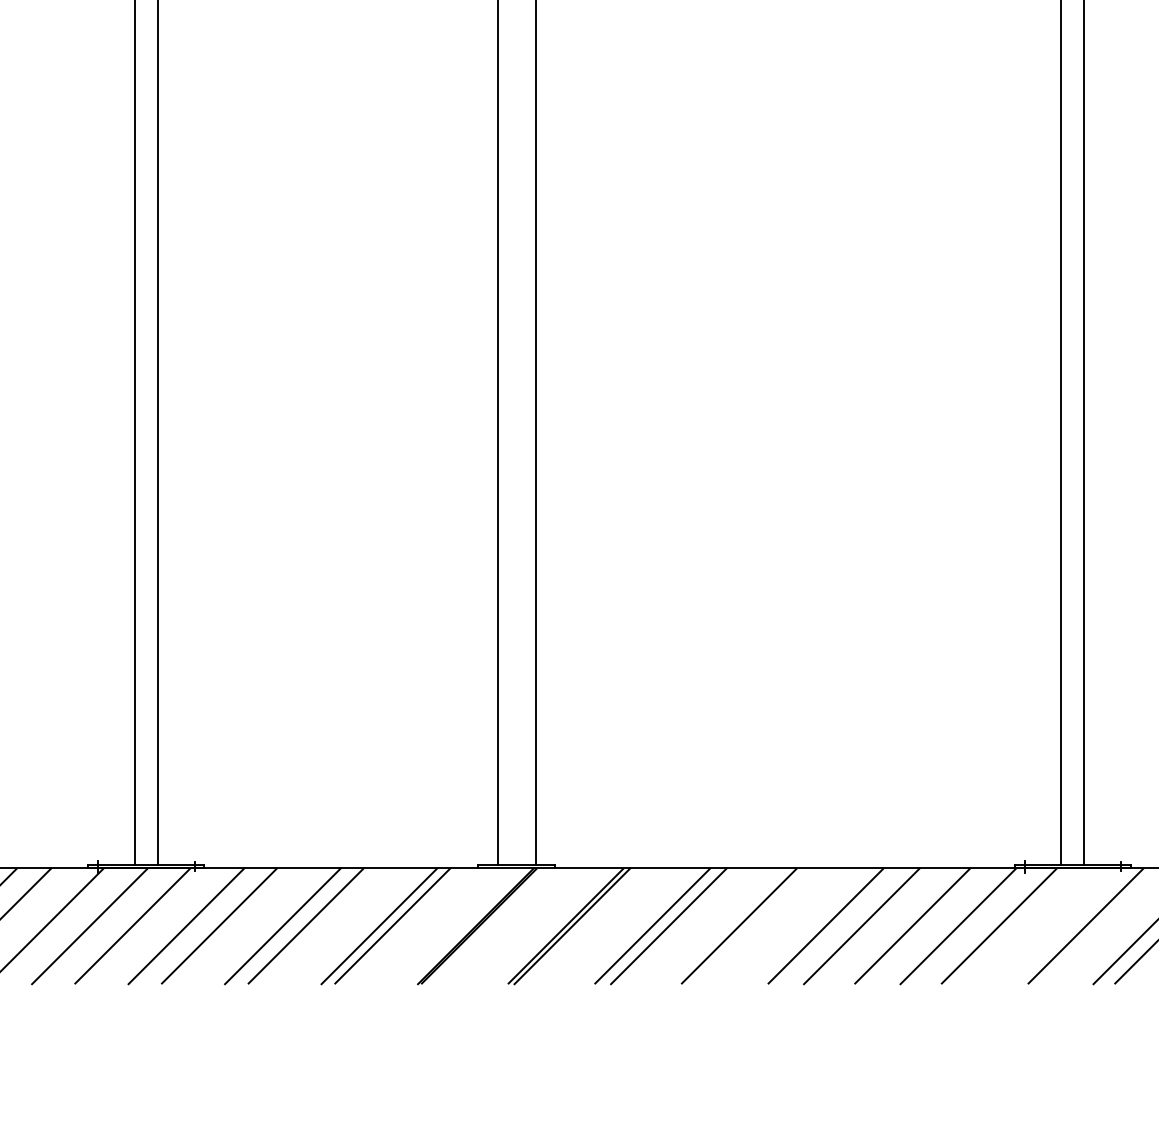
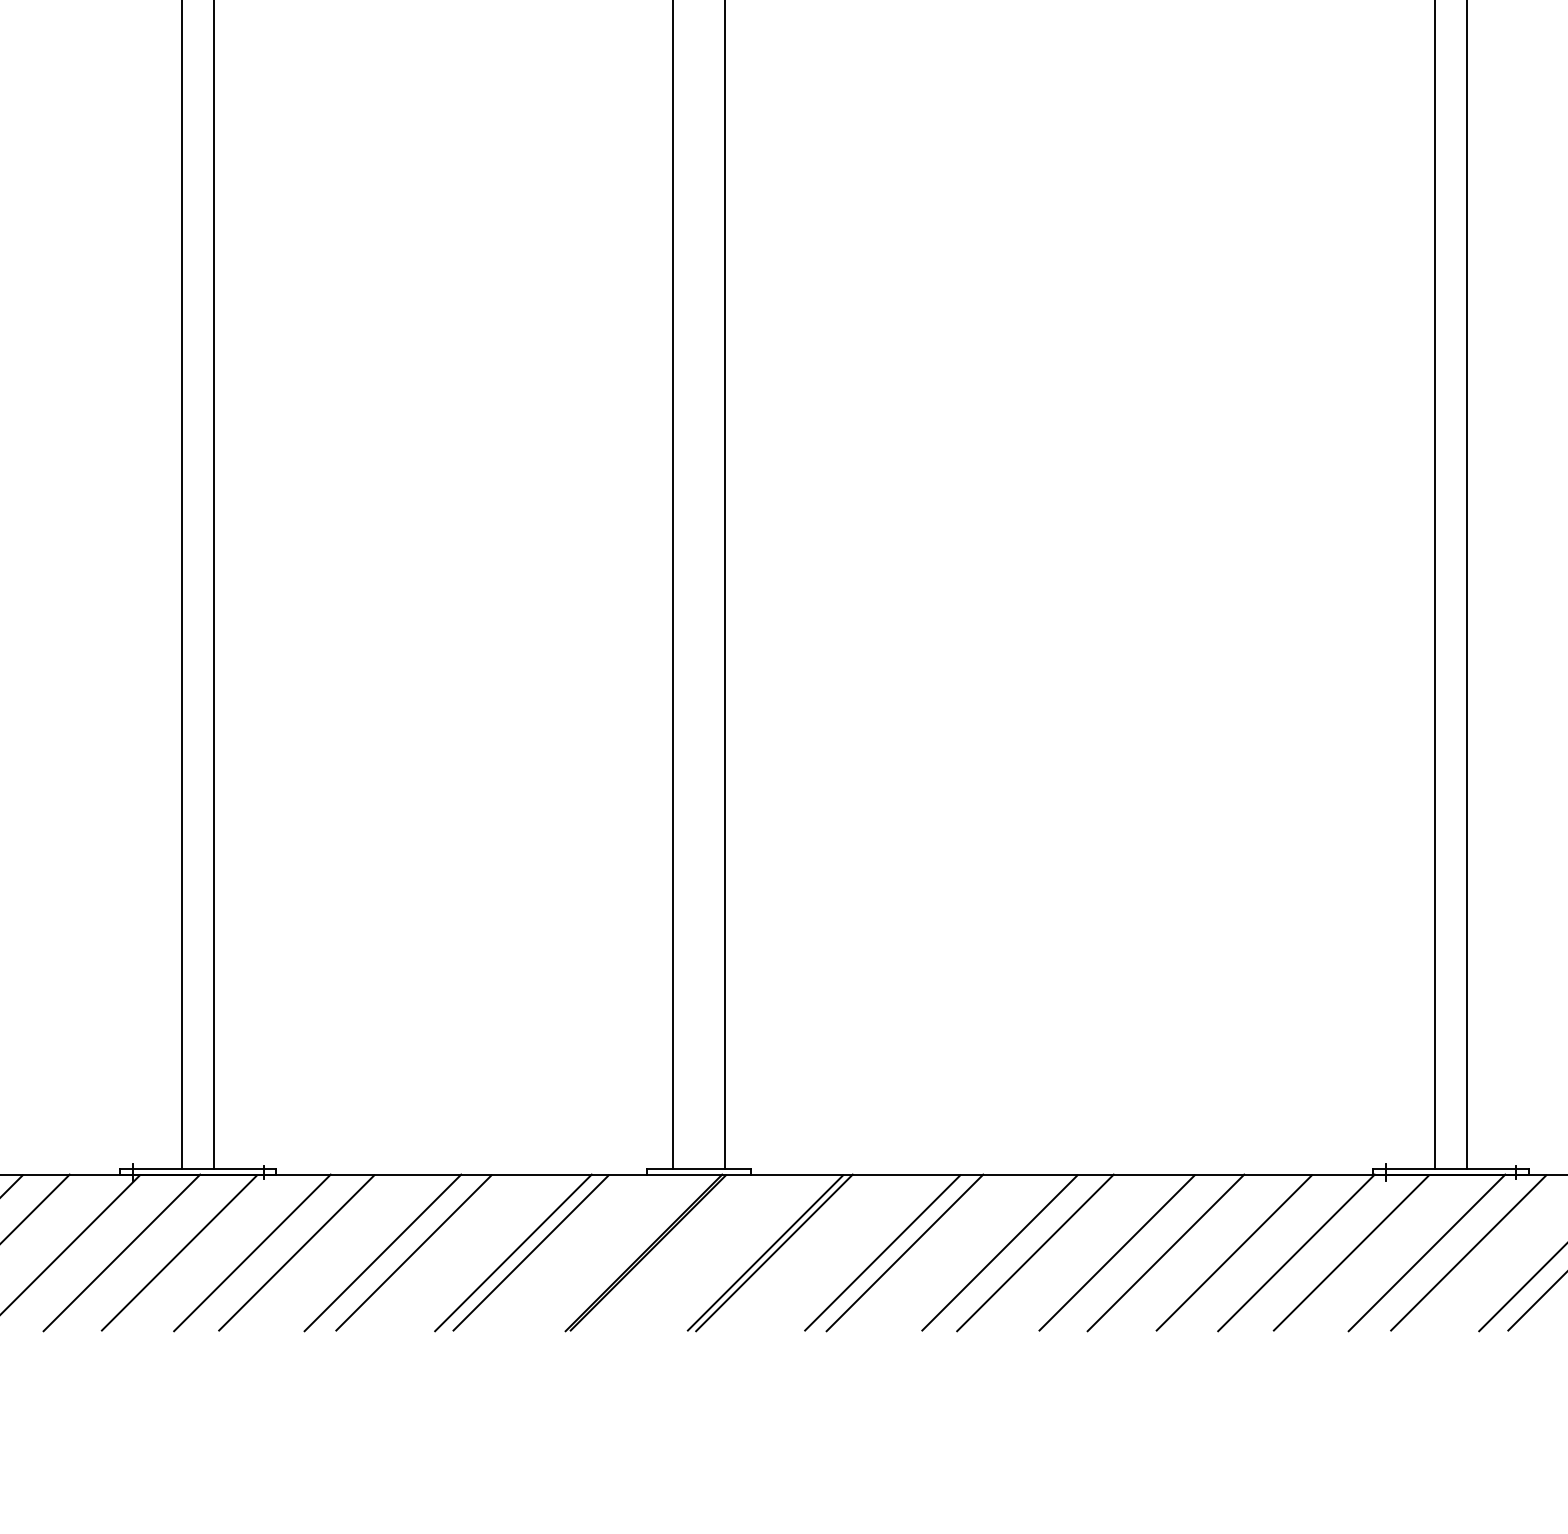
line: (765, 925) -> (1035, 1252), added
line: (1054, 925) -> (1426, 1252), added

